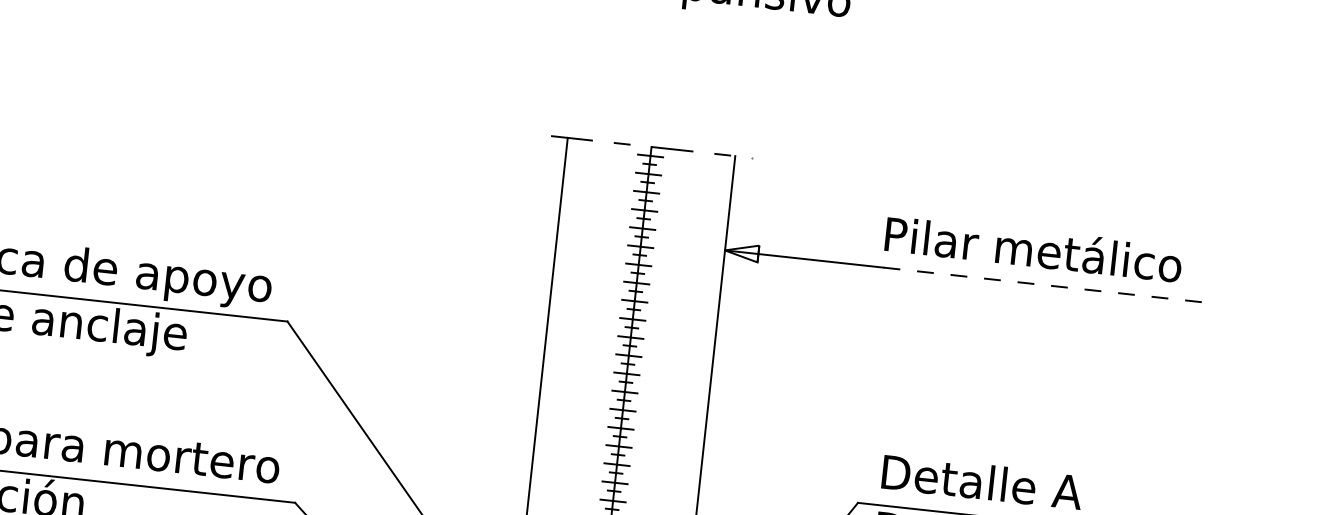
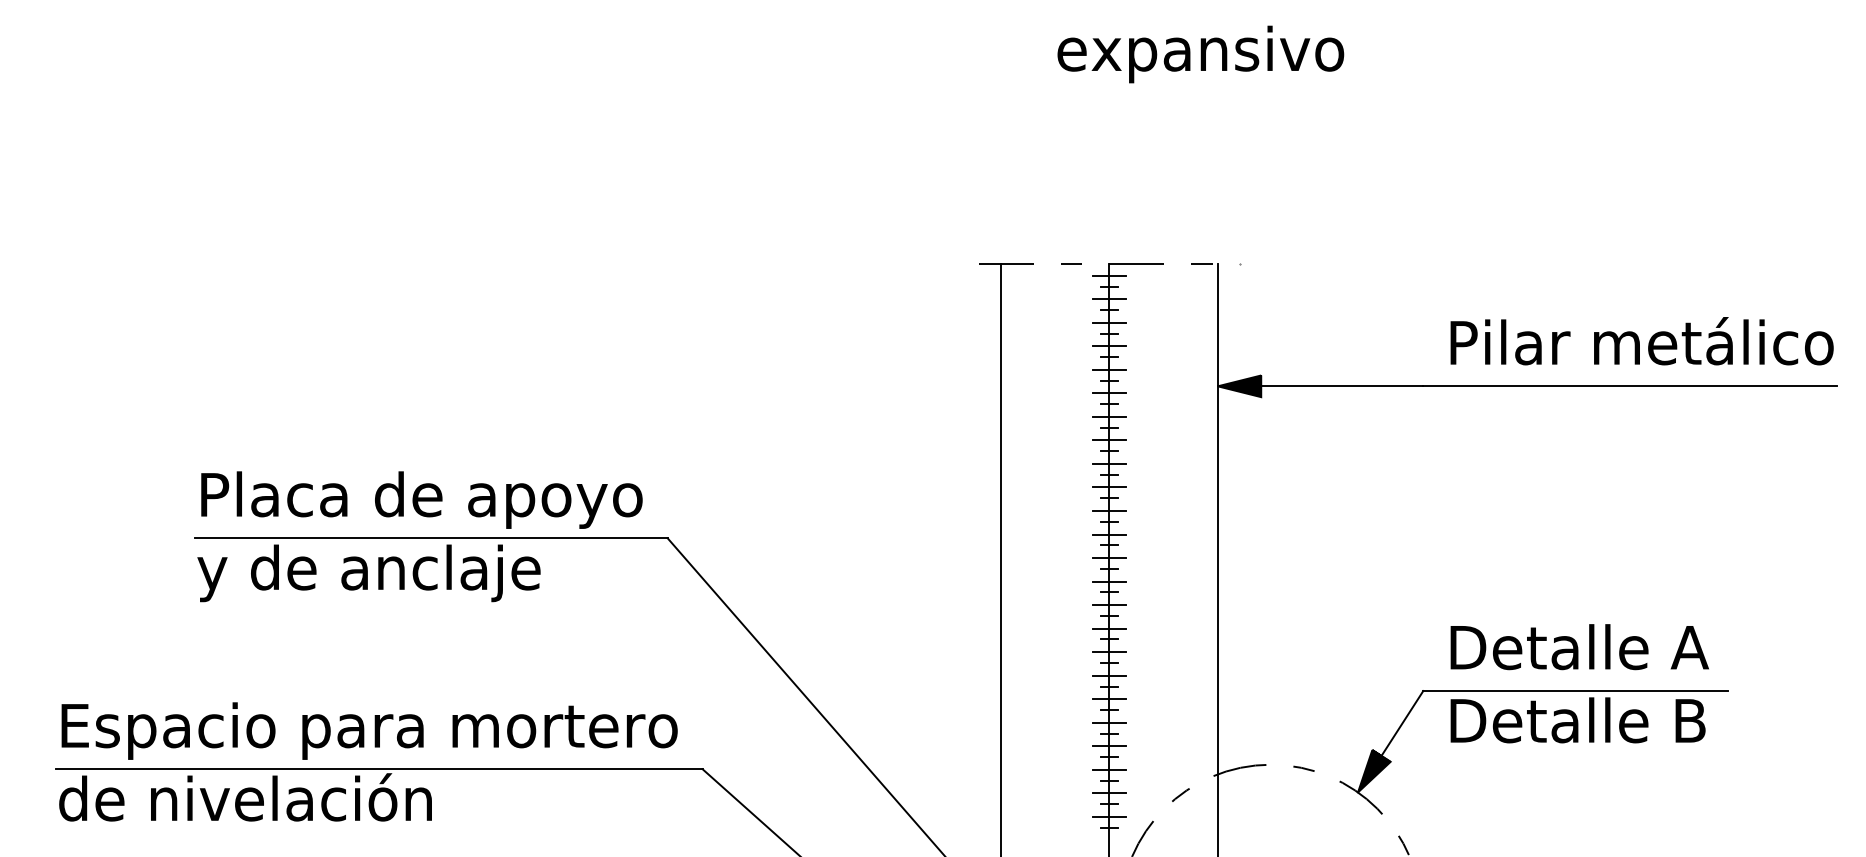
text: (1033, 248) -> (1641, 341), moved
fill: (741, 252) -> (1239, 386), added
line: (1043, 285) -> (1630, 386), dashed -> solid

